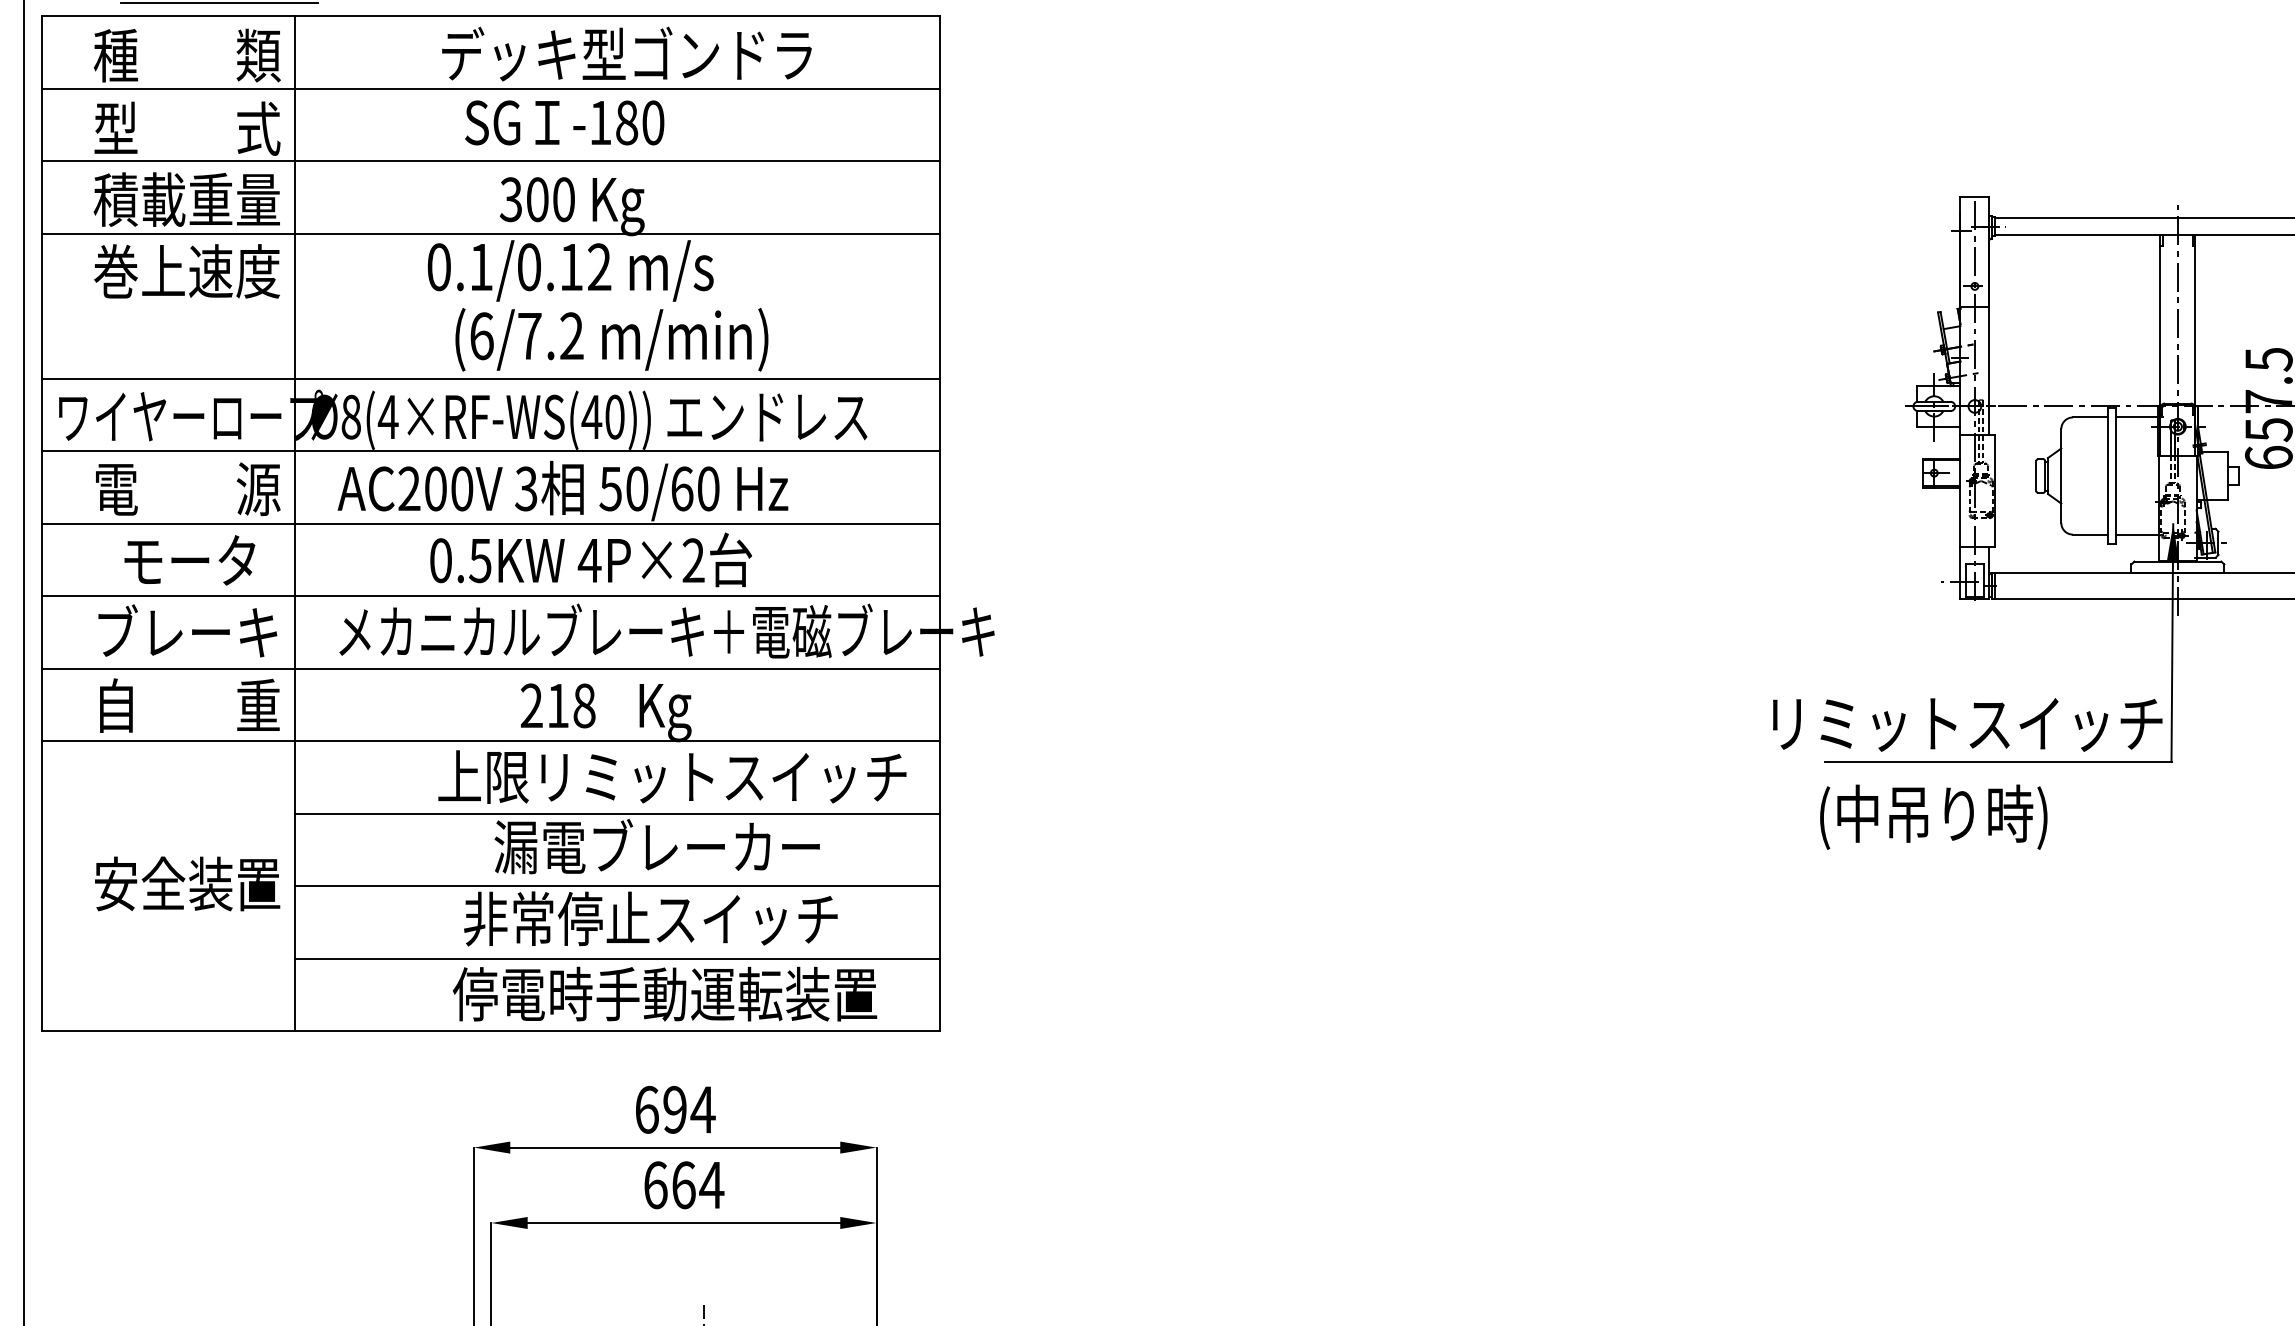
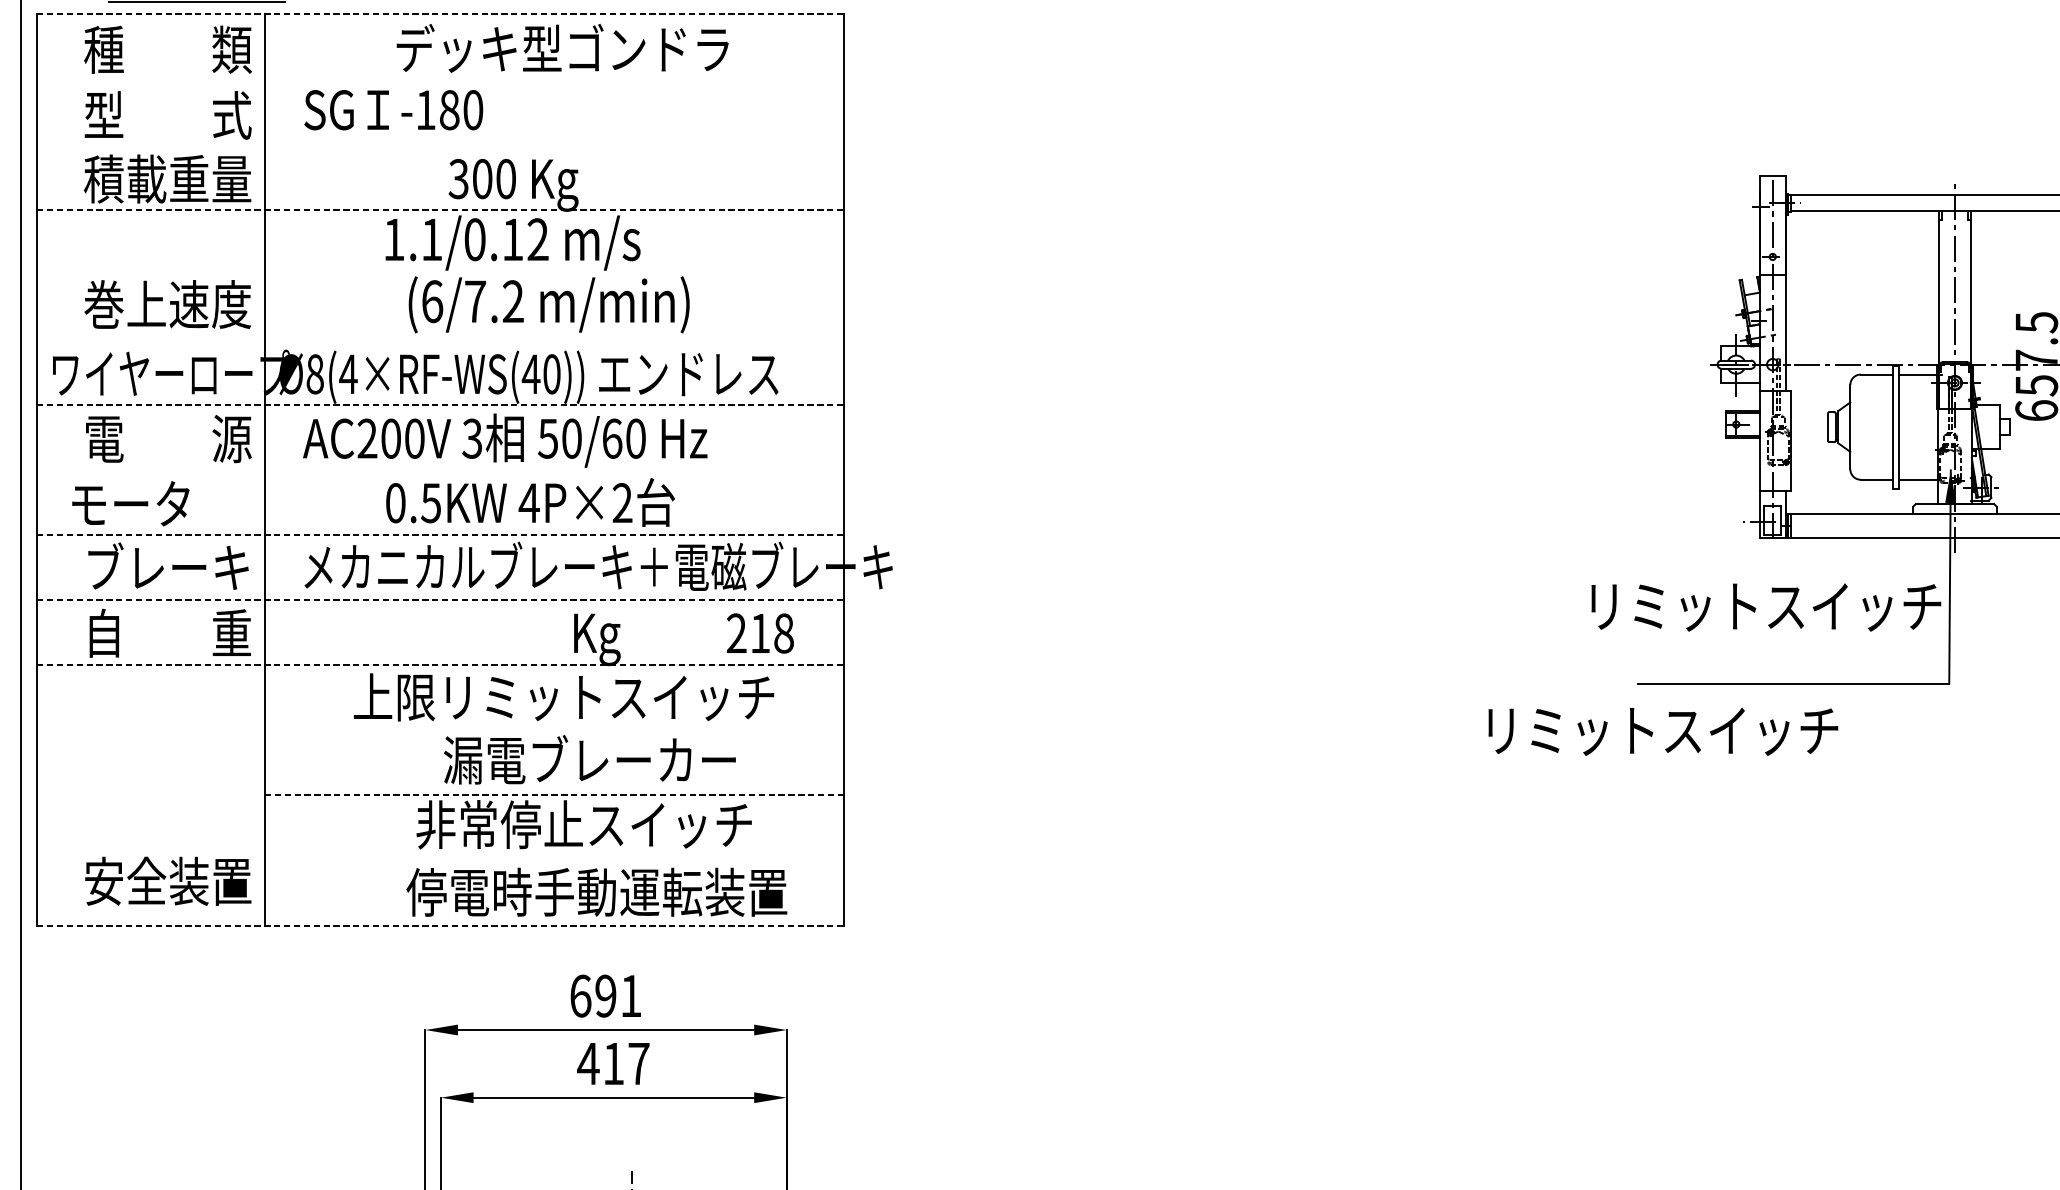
line: (491, 16) -> (441, 14), solid -> dashed
line: (490, 88) -> (440, 79), removed
text: (564, 122) -> (393, 109), moved
line: (490, 161) -> (440, 144), removed
line: (491, 233) -> (441, 209), solid -> dashed
text: (438, 267) -> (393, 239), 0.1/0.12 -> 1.1/0.12
text: (186, 271) -> (167, 304), moved
line: (490, 378) -> (440, 339), removed
line: (491, 451) -> (441, 405), solid -> dashed
line: (490, 523) -> (440, 469), removed
text: (189, 560) -> (130, 503), moved
line: (491, 596) -> (441, 535), solid -> dashed
line: (491, 668) -> (441, 599), solid -> dashed
text: (557, 705) -> (759, 633), moved
text: (1967, 724) -> (1766, 607), moved
line: (491, 741) -> (441, 665), solid -> dashed
text: (672, 776) -> (564, 696), moved
line: (617, 813) -> (554, 730), removed
text: (1852, 816) -> (1662, 732), (中吊り時) -> リミットスイッチ
text: (187, 883) -> (168, 880), moved
line: (617, 886) -> (554, 795), solid -> dashed
line: (617, 958) -> (554, 860), removed
line: (491, 1031) -> (441, 925), solid -> dashed
text: (702, 1109) -> (630, 995), 694 -> 691
text: (683, 1185) -> (613, 1064), 664 -> 417

